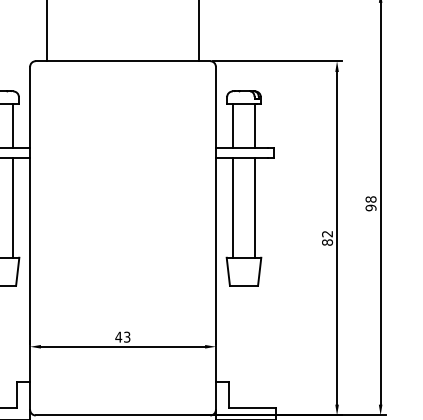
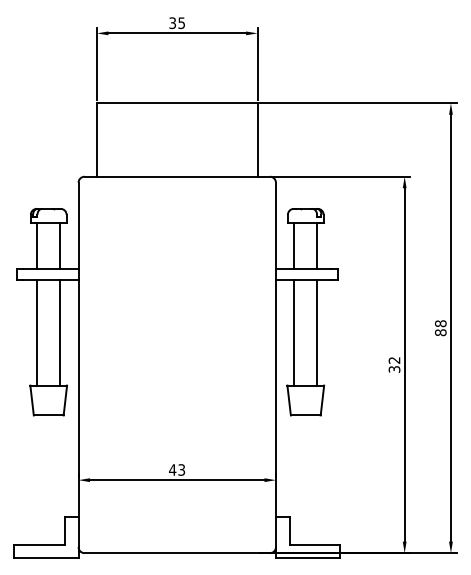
text: (370, 207) -> (440, 332), 98 -> 88
text: (327, 242) -> (394, 369), 82 -> 32

